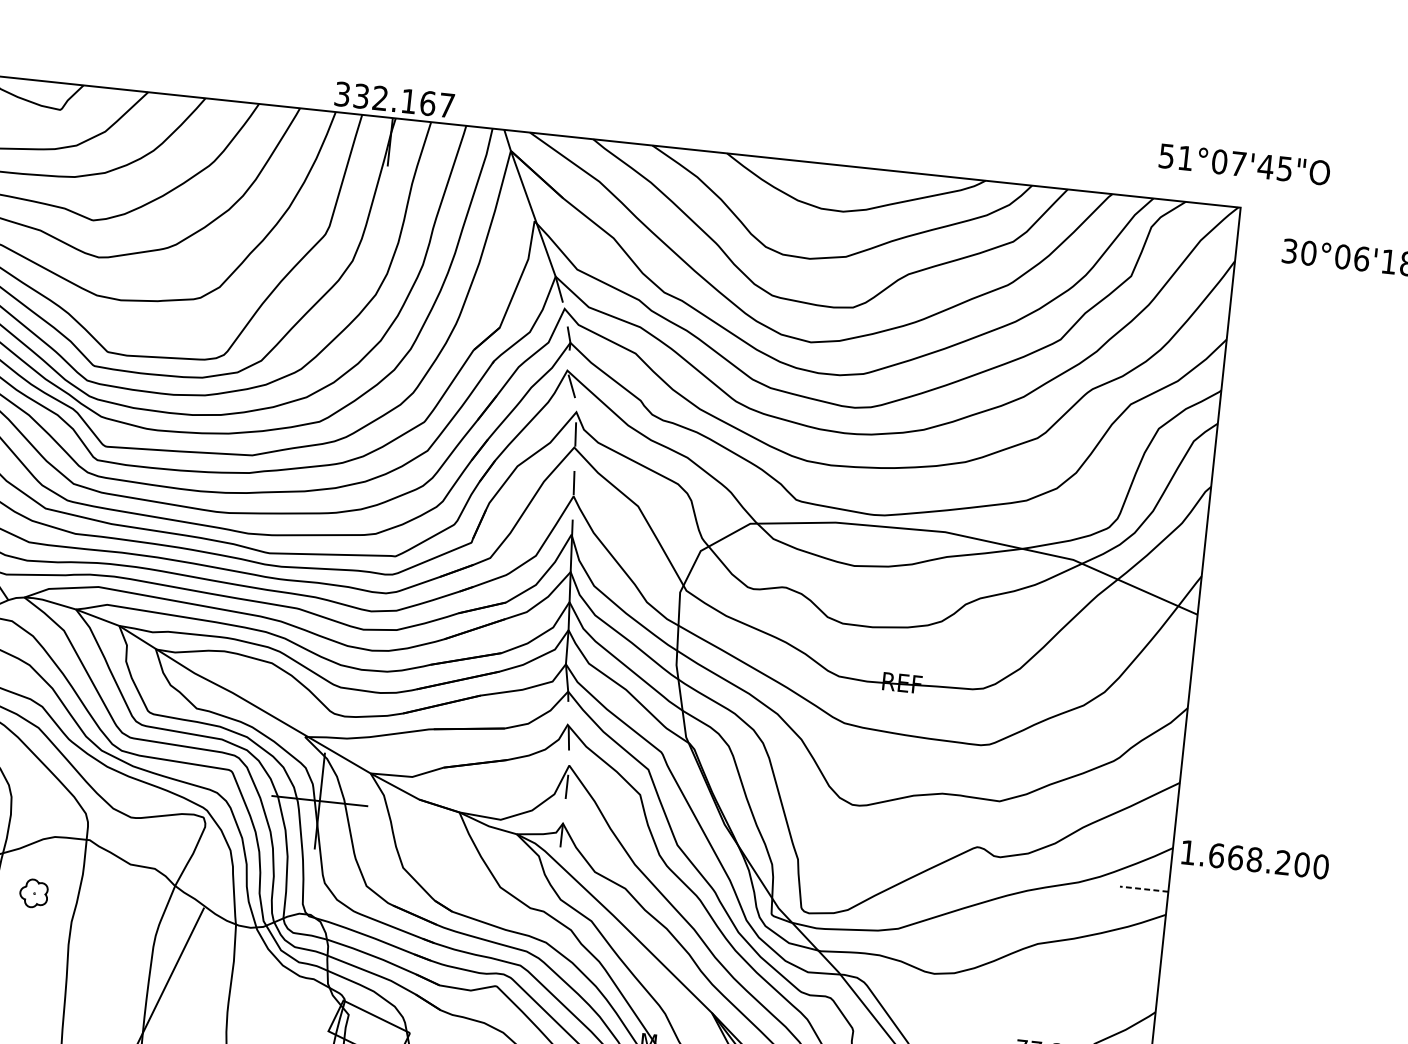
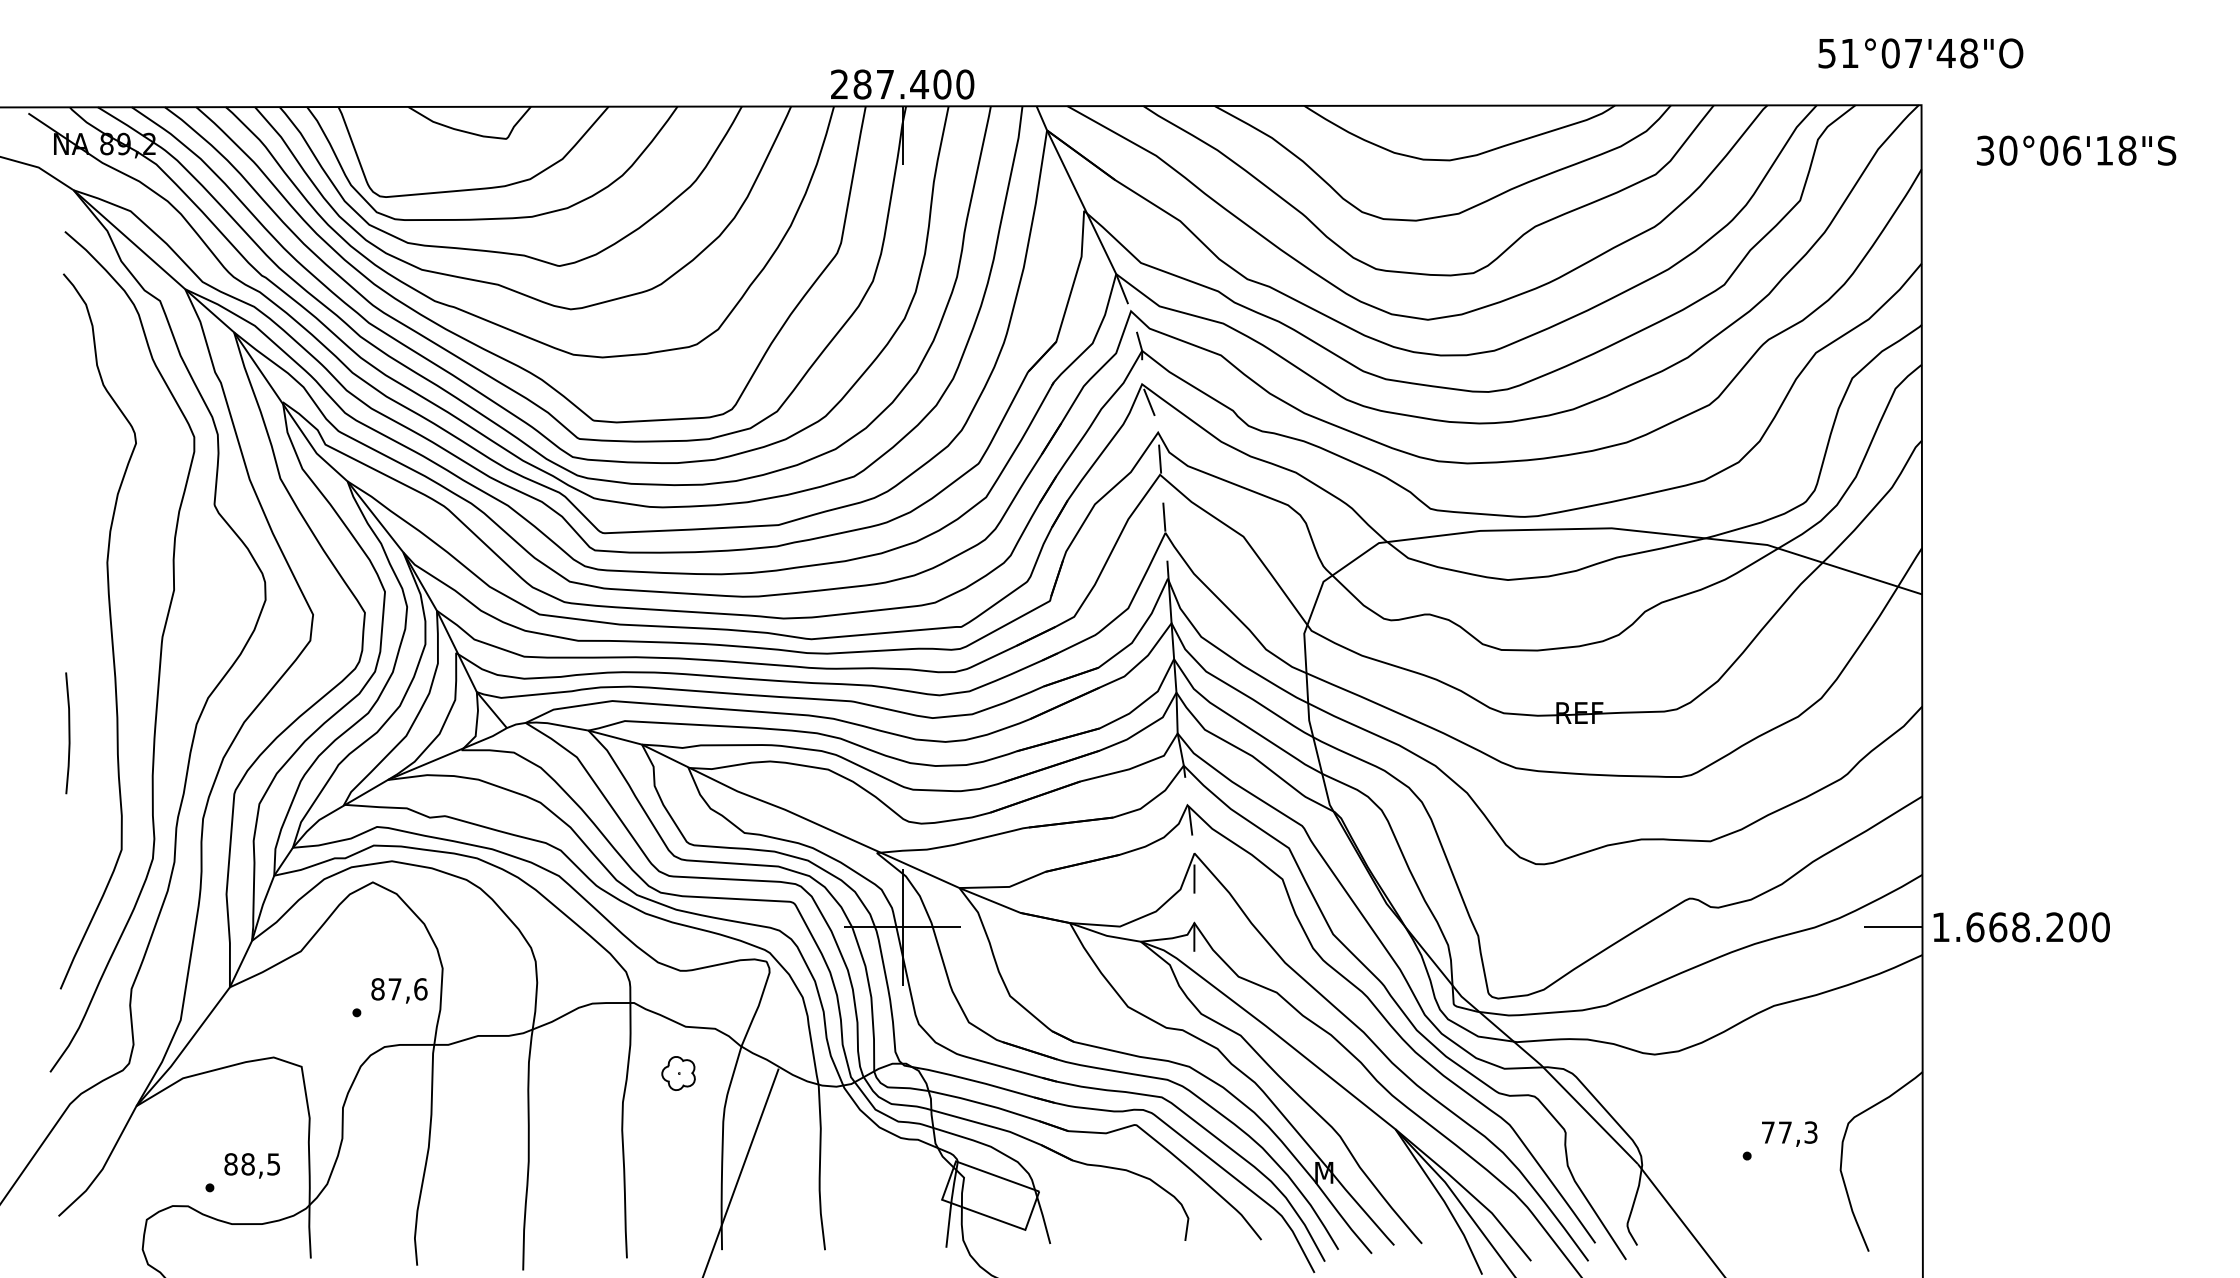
text: (394, 99) -> (902, 84), 332.167 -> 287.400
text: (1285, 168) -> (1969, 53), 51°07'45"O -> 51°07'48"O
text: (1255, 859) -> (2021, 927), moved
line: (1143, 889) -> (1892, 927), dashed -> solid
part: (33, 893) -> (678, 1073), moved

